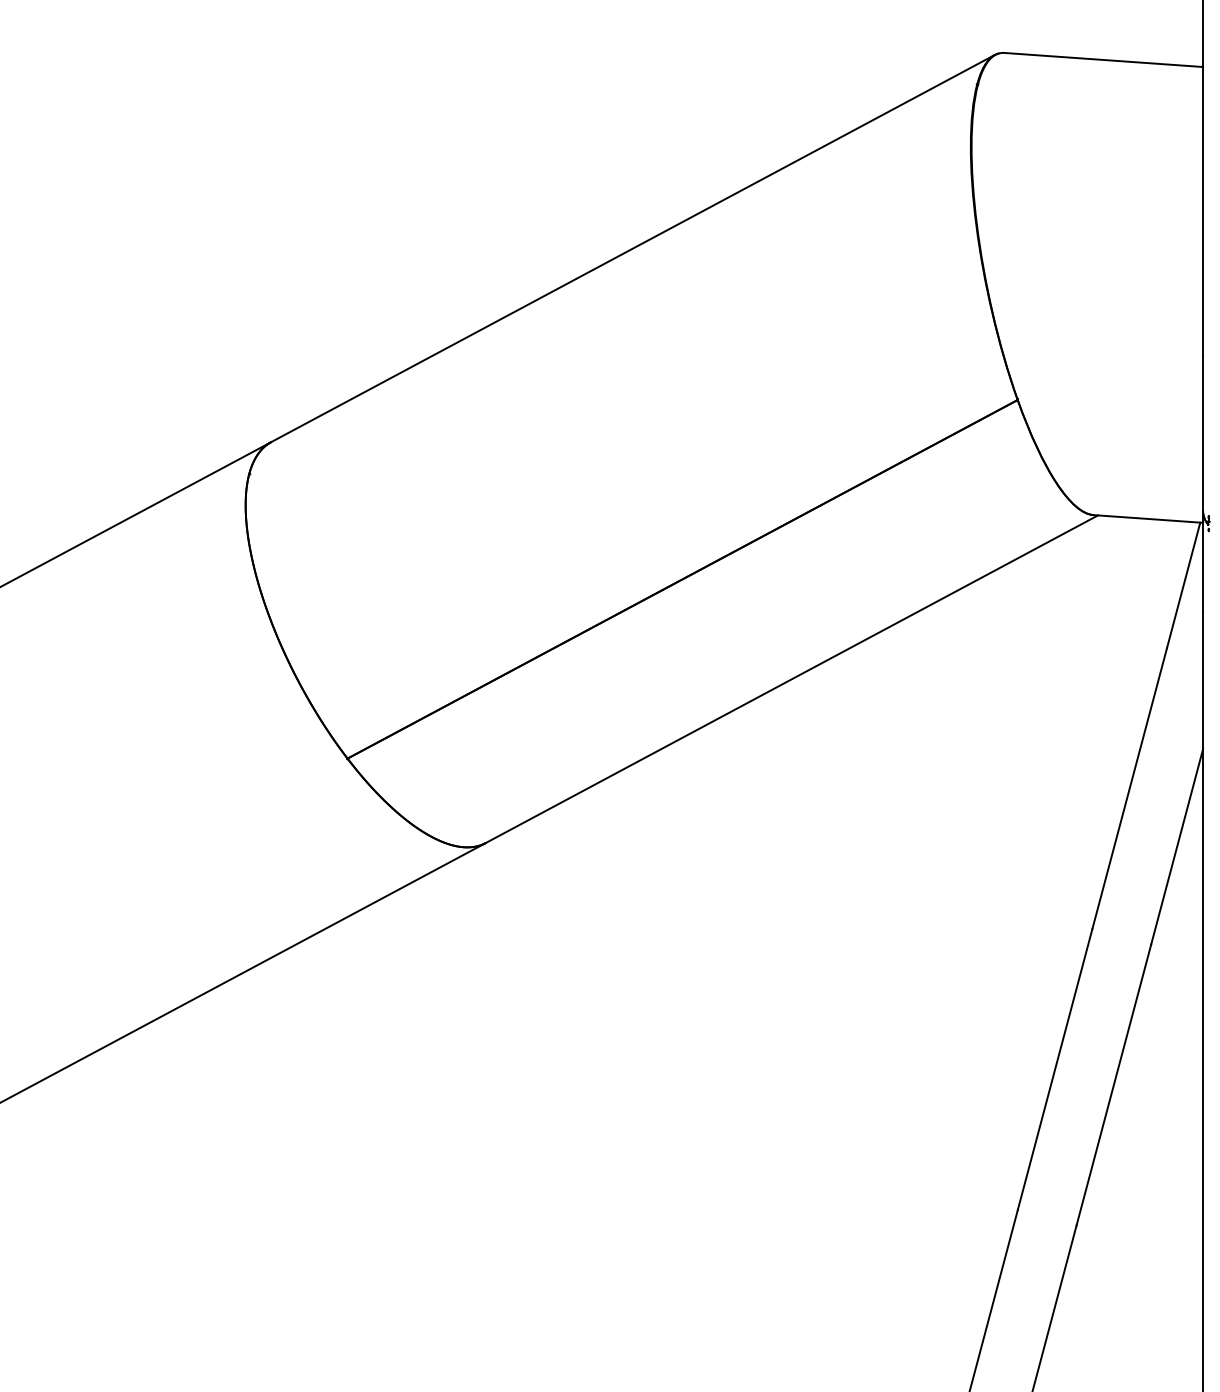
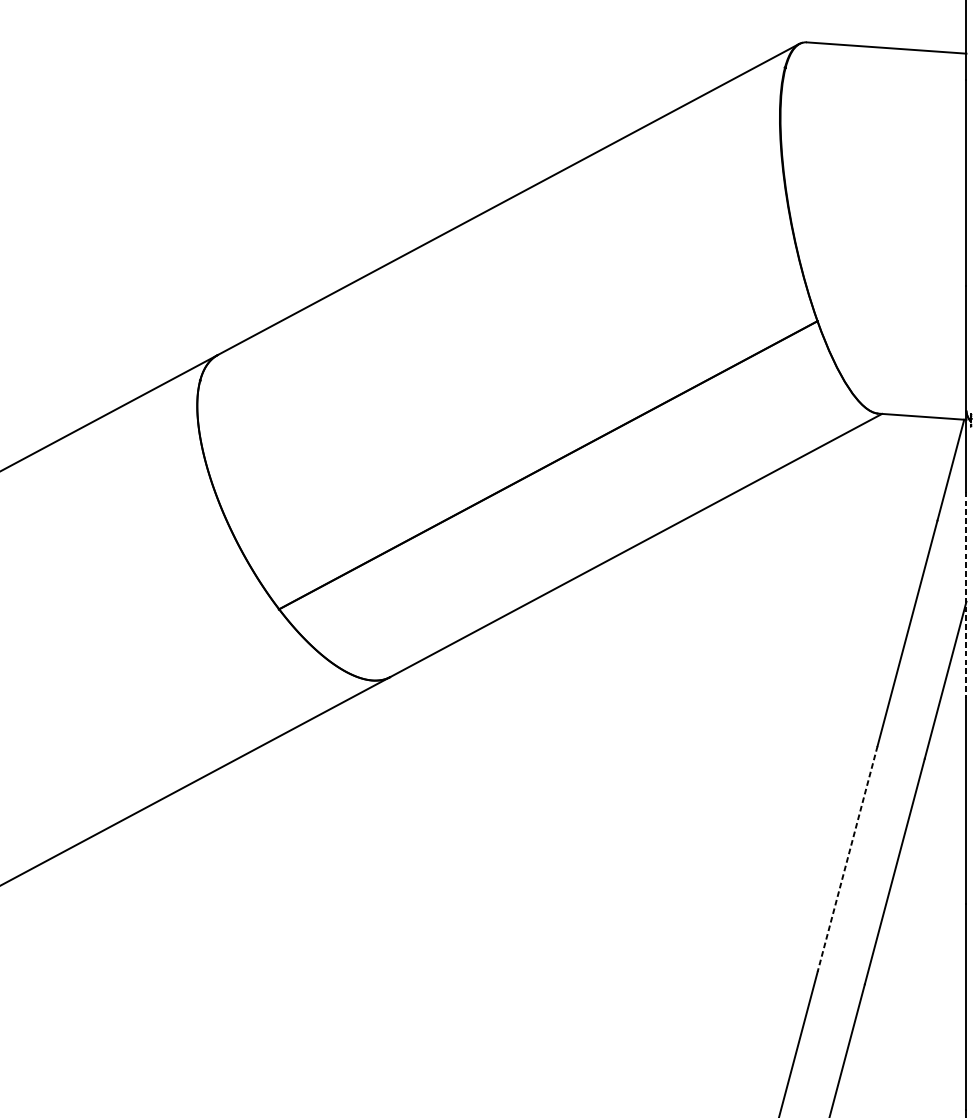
line: (1203, 740) -> (966, 594), solid -> dashed
line: (1055, 1069) -> (847, 859), solid -> dashed

